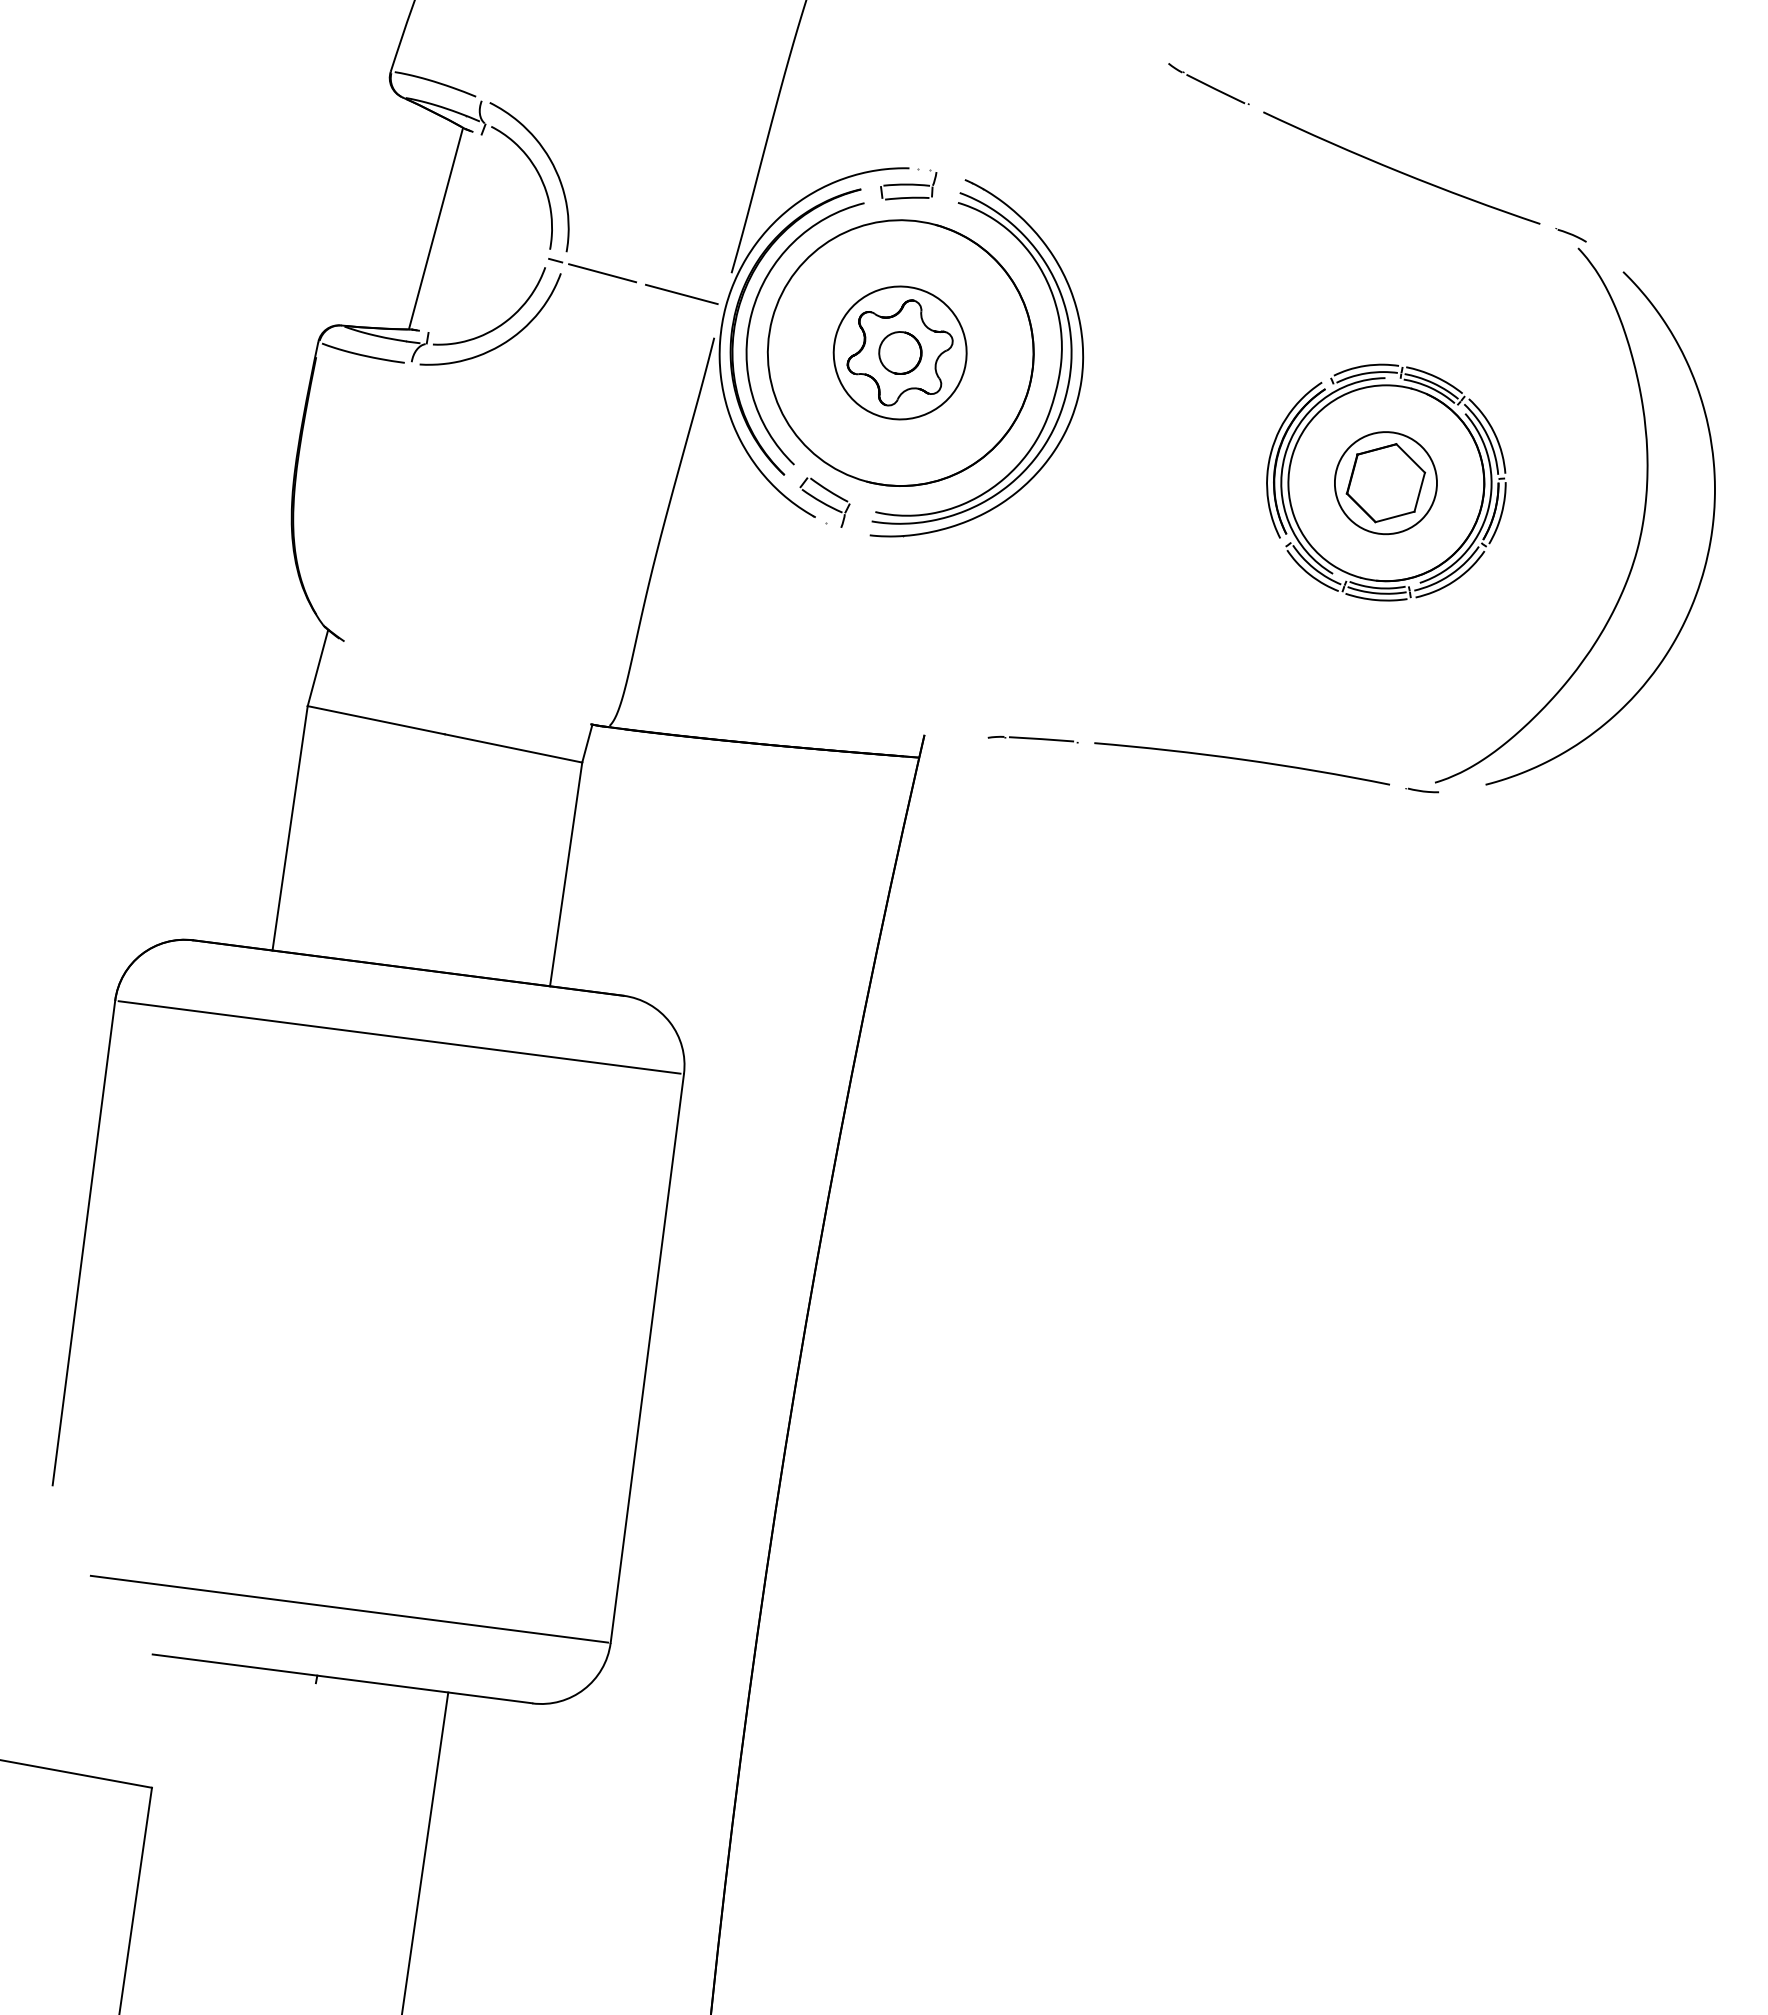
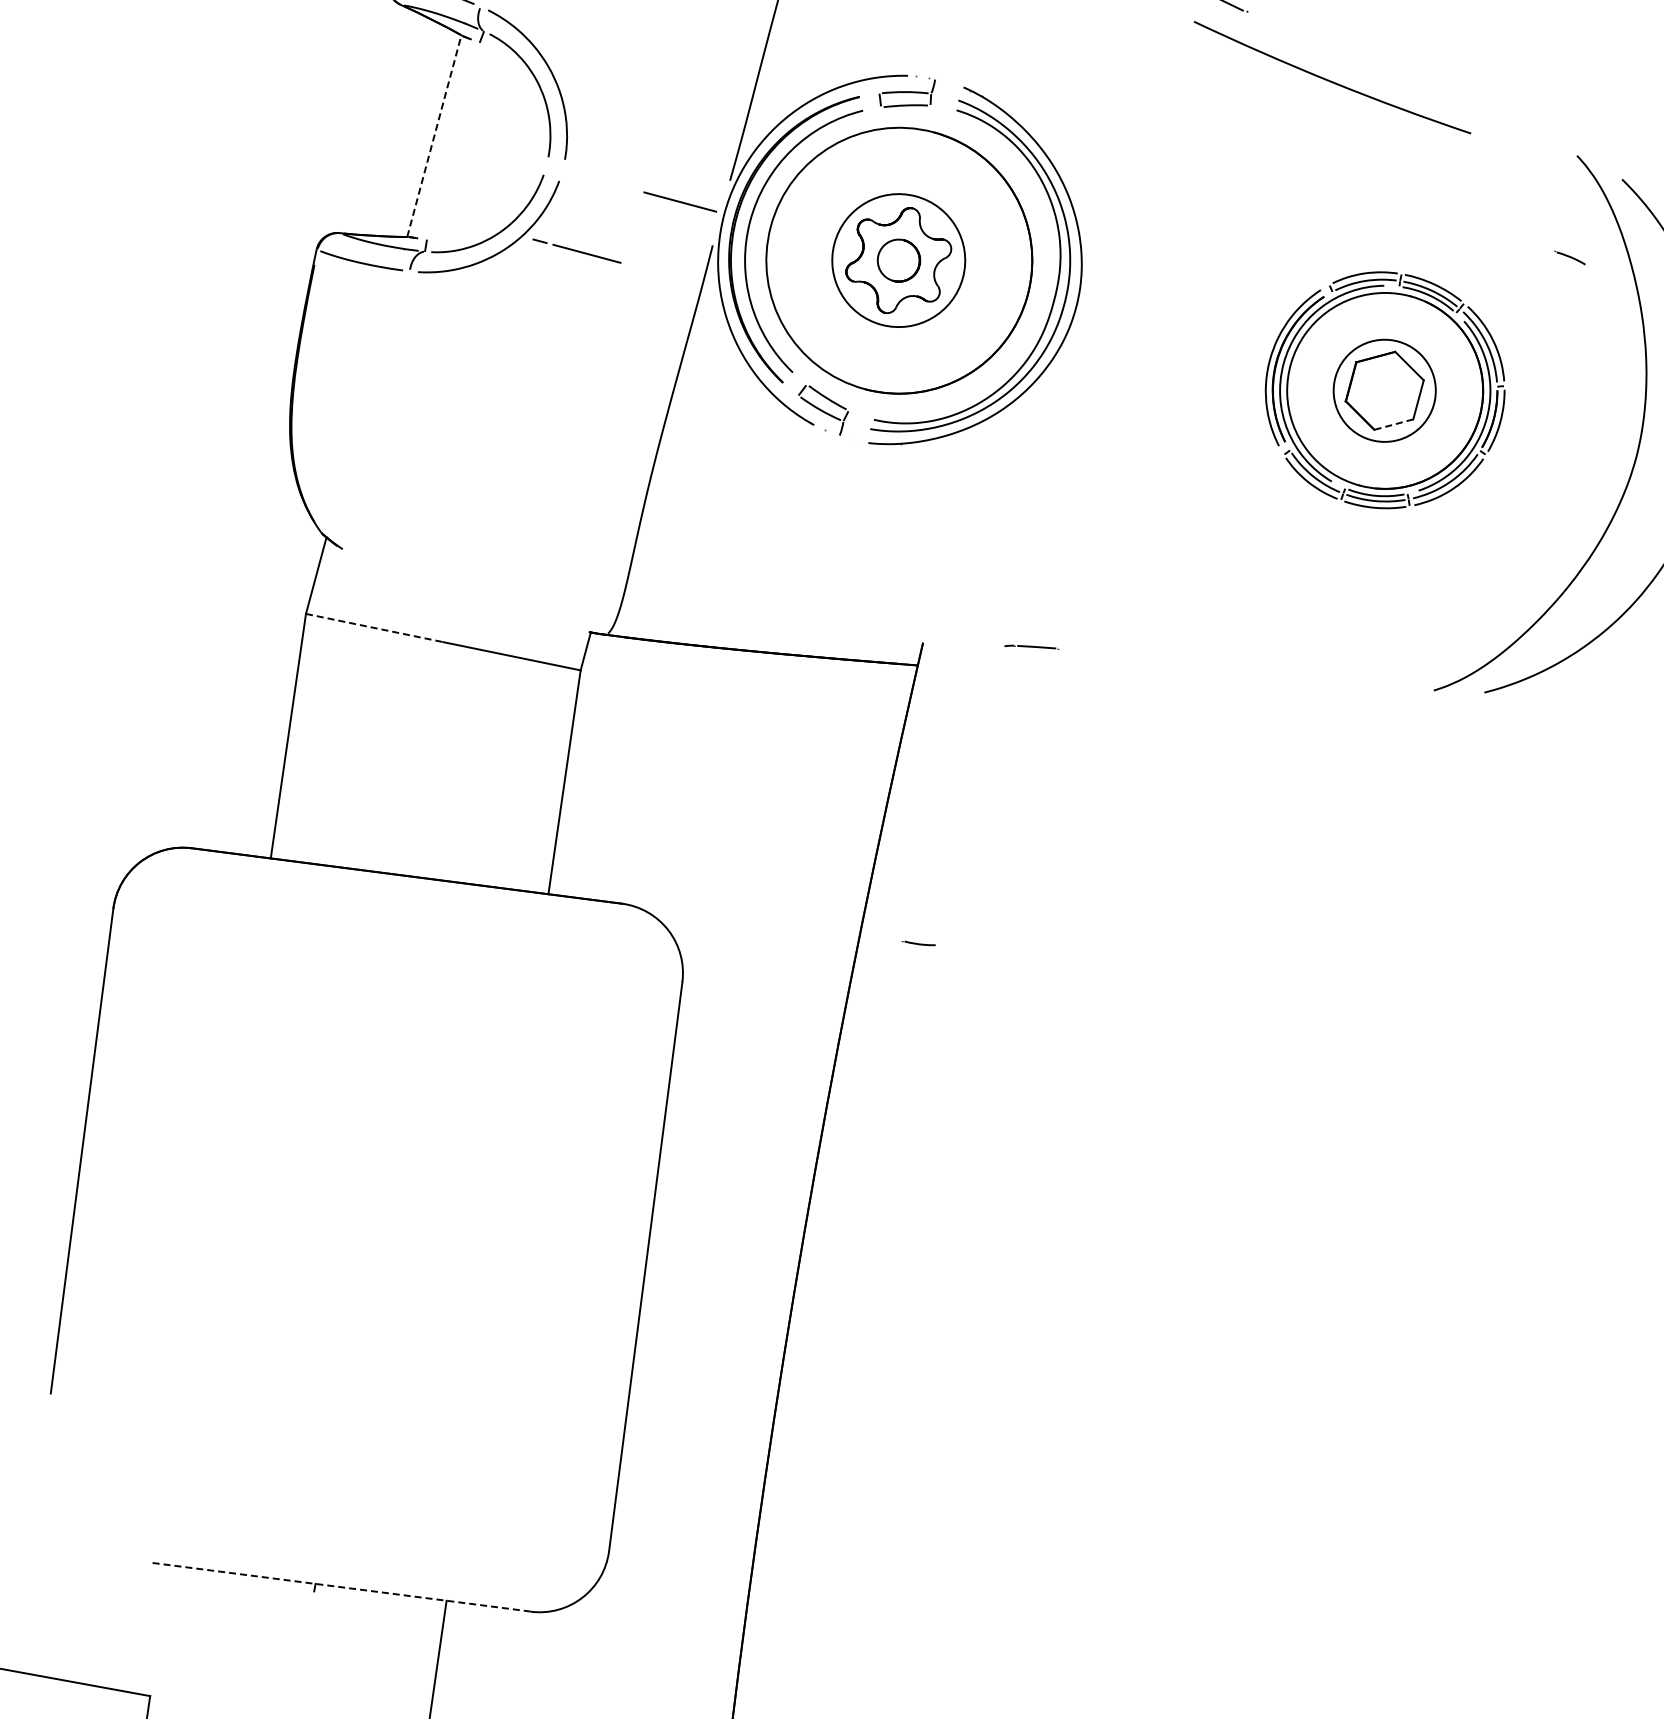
curve: (1399, 170) -> (1330, 80), moved
line: (436, 228) -> (434, 136), solid -> dashed
line: (1570, 235) -> (1569, 258), moved
line: (592, 270) -> (576, 251), moved
line: (1394, 517) -> (1393, 425), solid -> dashed
line: (376, 720) -> (374, 628), solid -> dashed
part: (1032, 739) -> (1031, 647), size x0.6
curve: (1241, 760) -> (1240, 668), removed
line: (1422, 790) -> (919, 943), moved
line: (399, 1037) -> (397, 945), removed
line: (349, 1608) -> (347, 1516), removed
line: (342, 1678) -> (340, 1586), solid -> dashed

